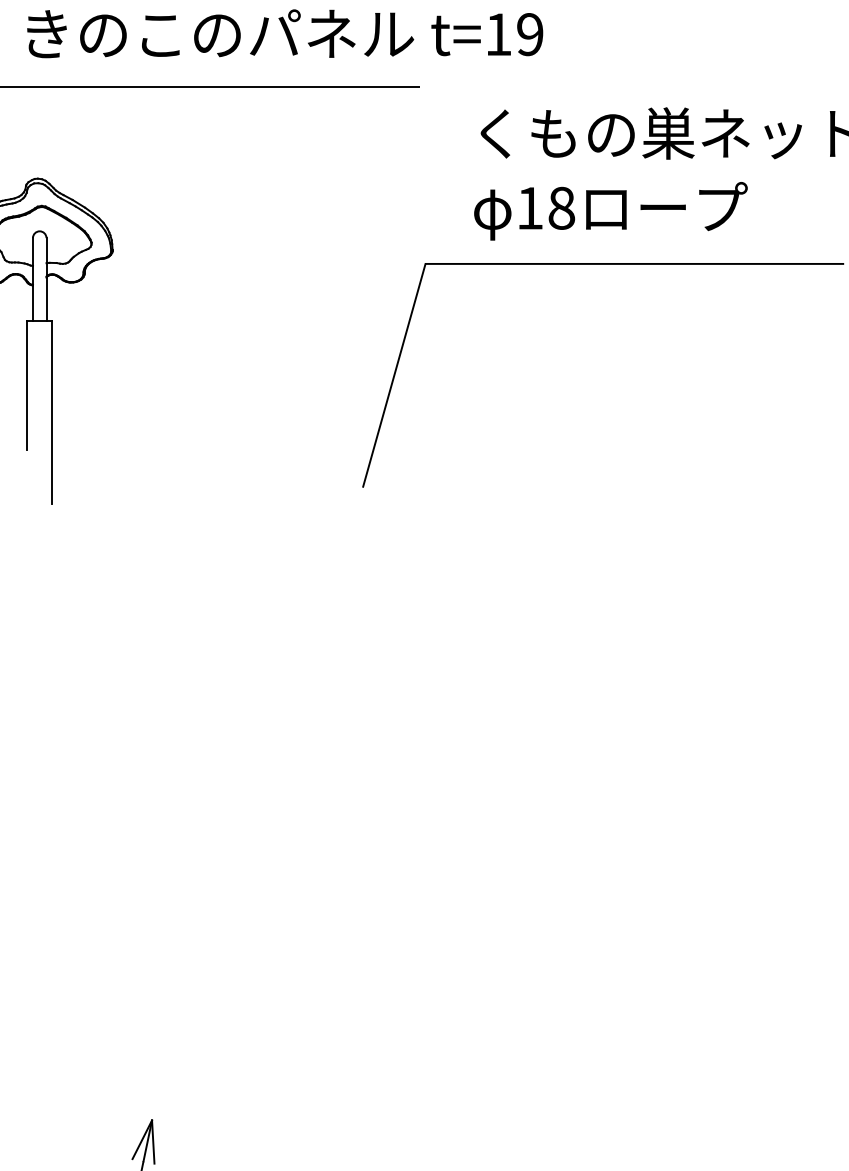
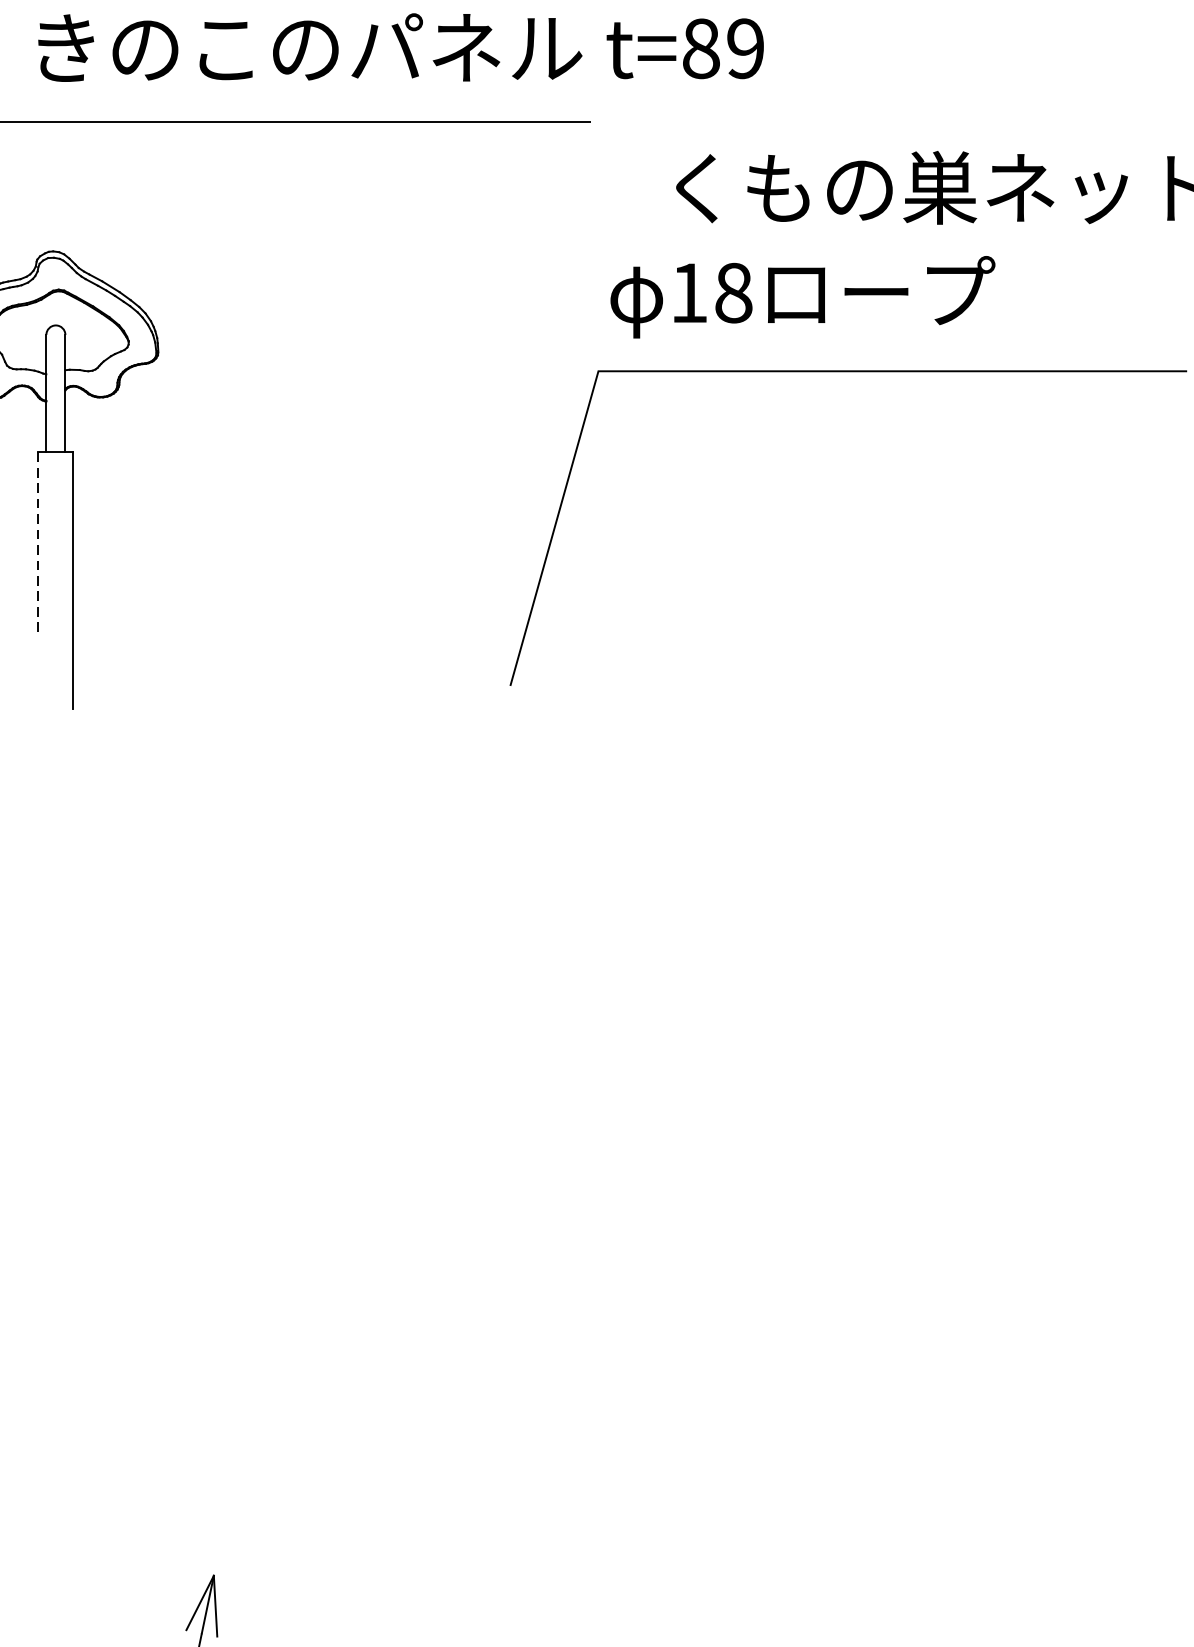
text: (498, 34) -> (701, 48), t=19 -> t=89
text: (610, 211) -> (802, 297), moved
line: (27, 386) -> (38, 543), solid -> dashed

